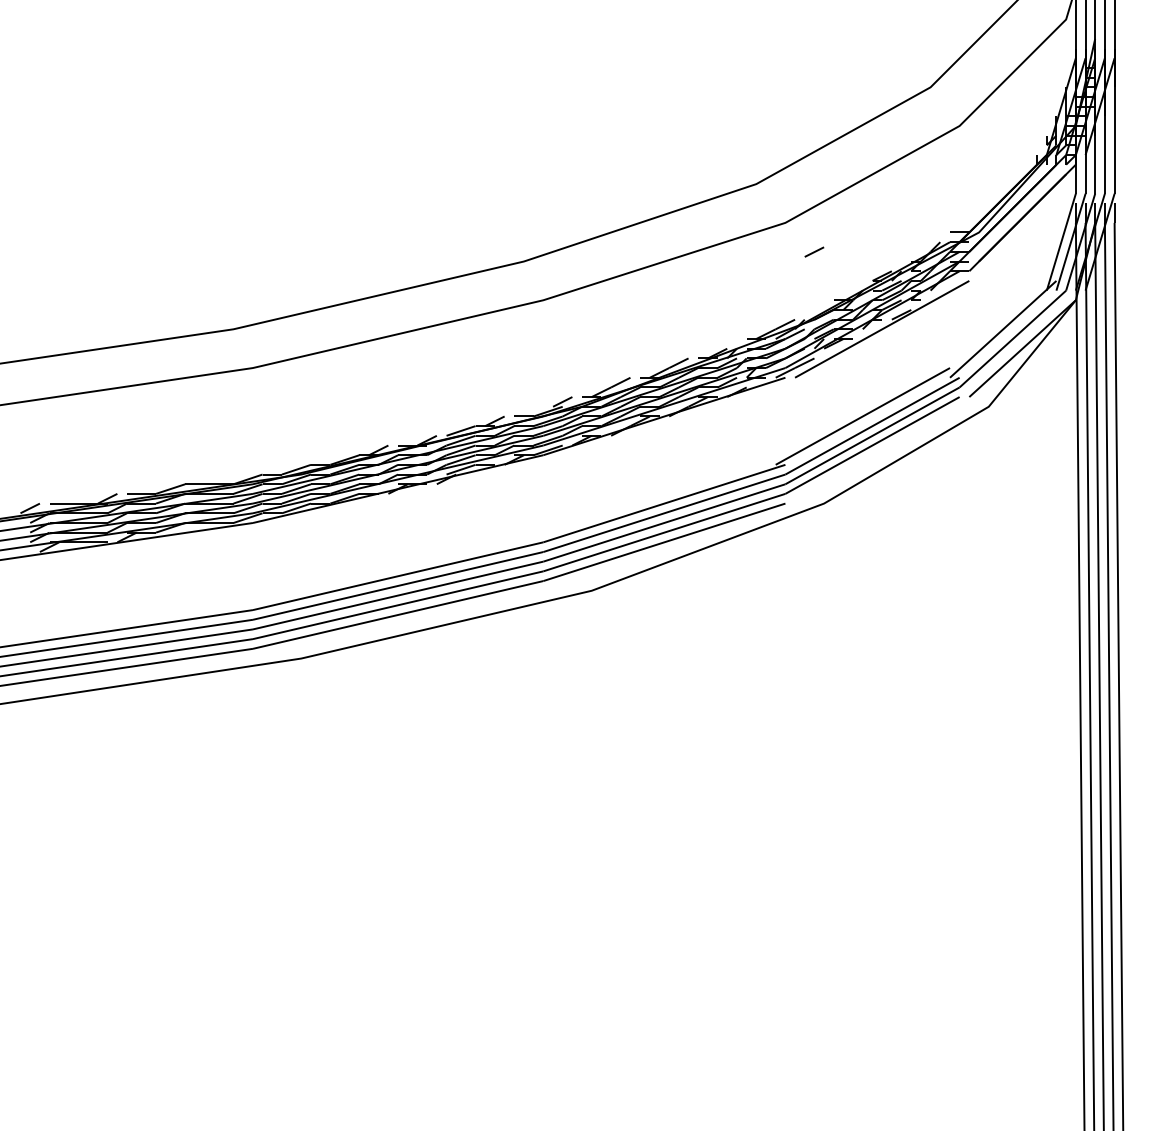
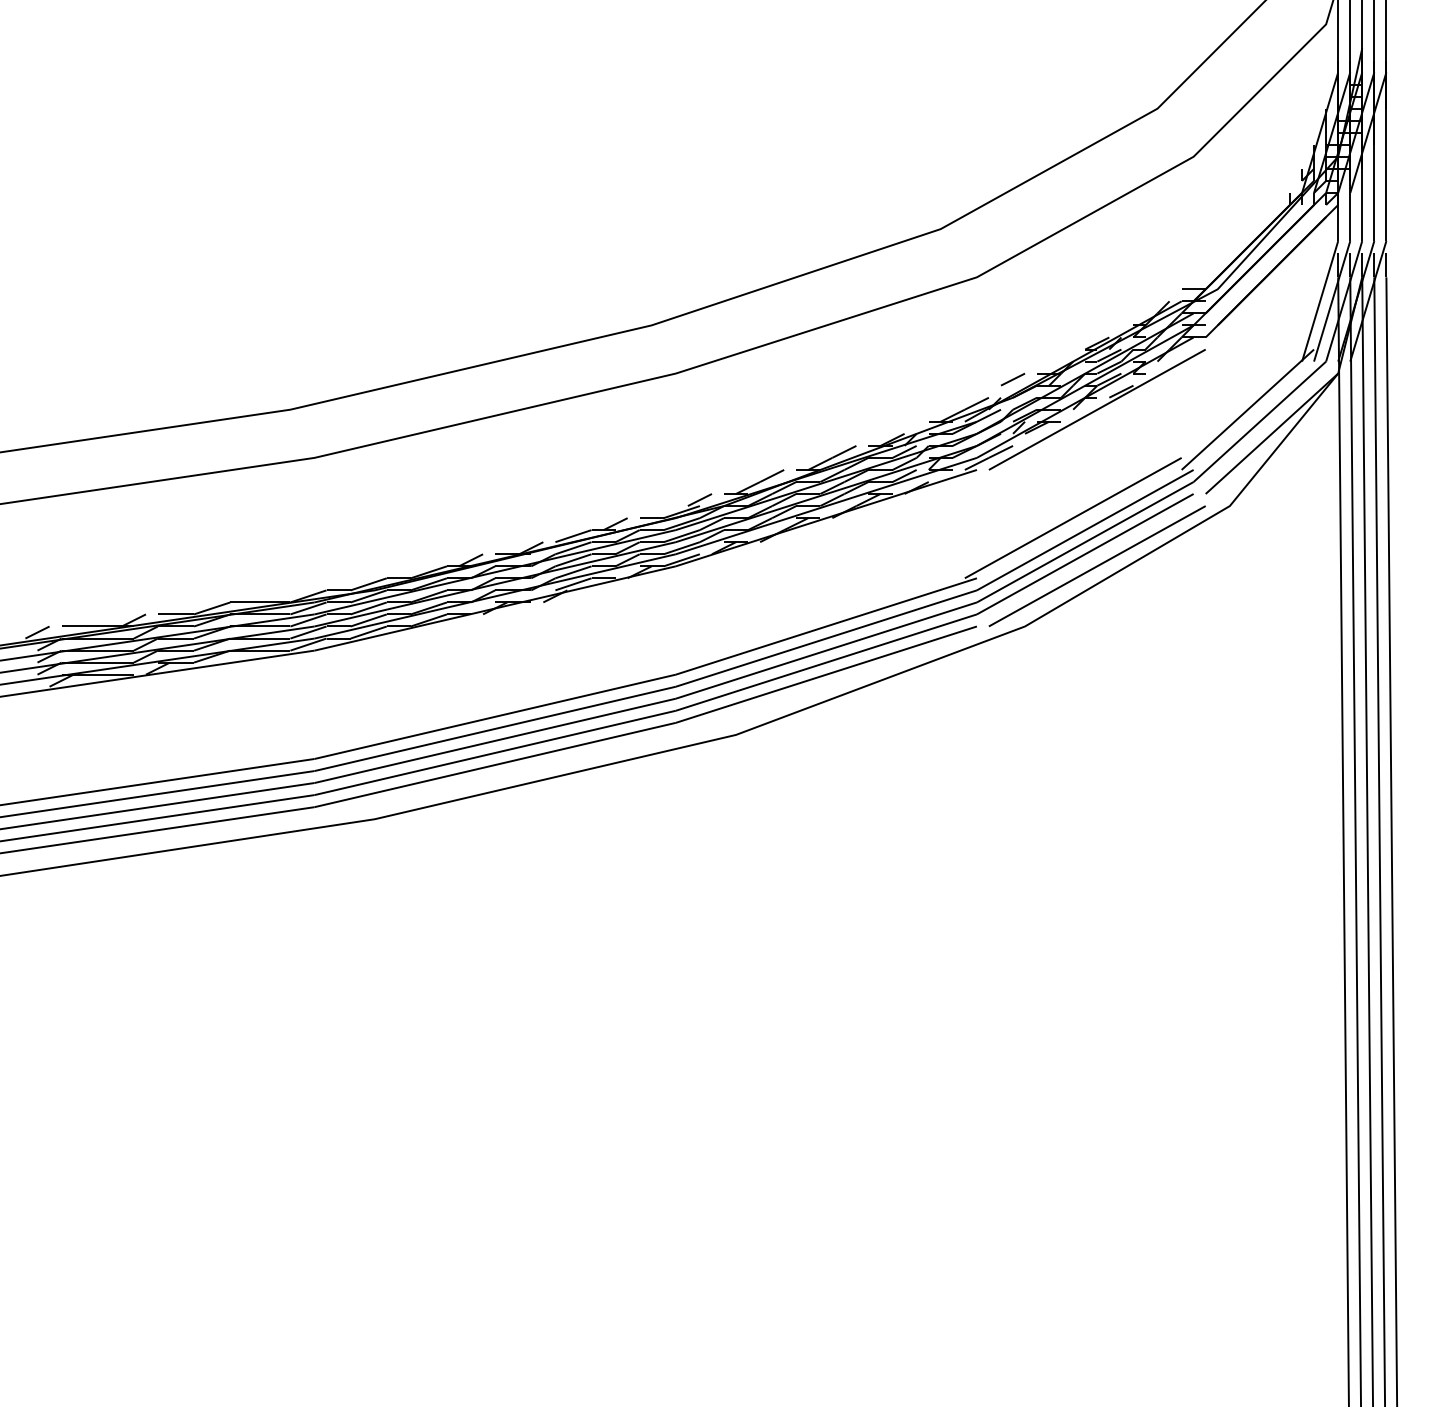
line: (814, 251) -> (1013, 378), moved
line: (881, 455) -> (1096, 566), added

